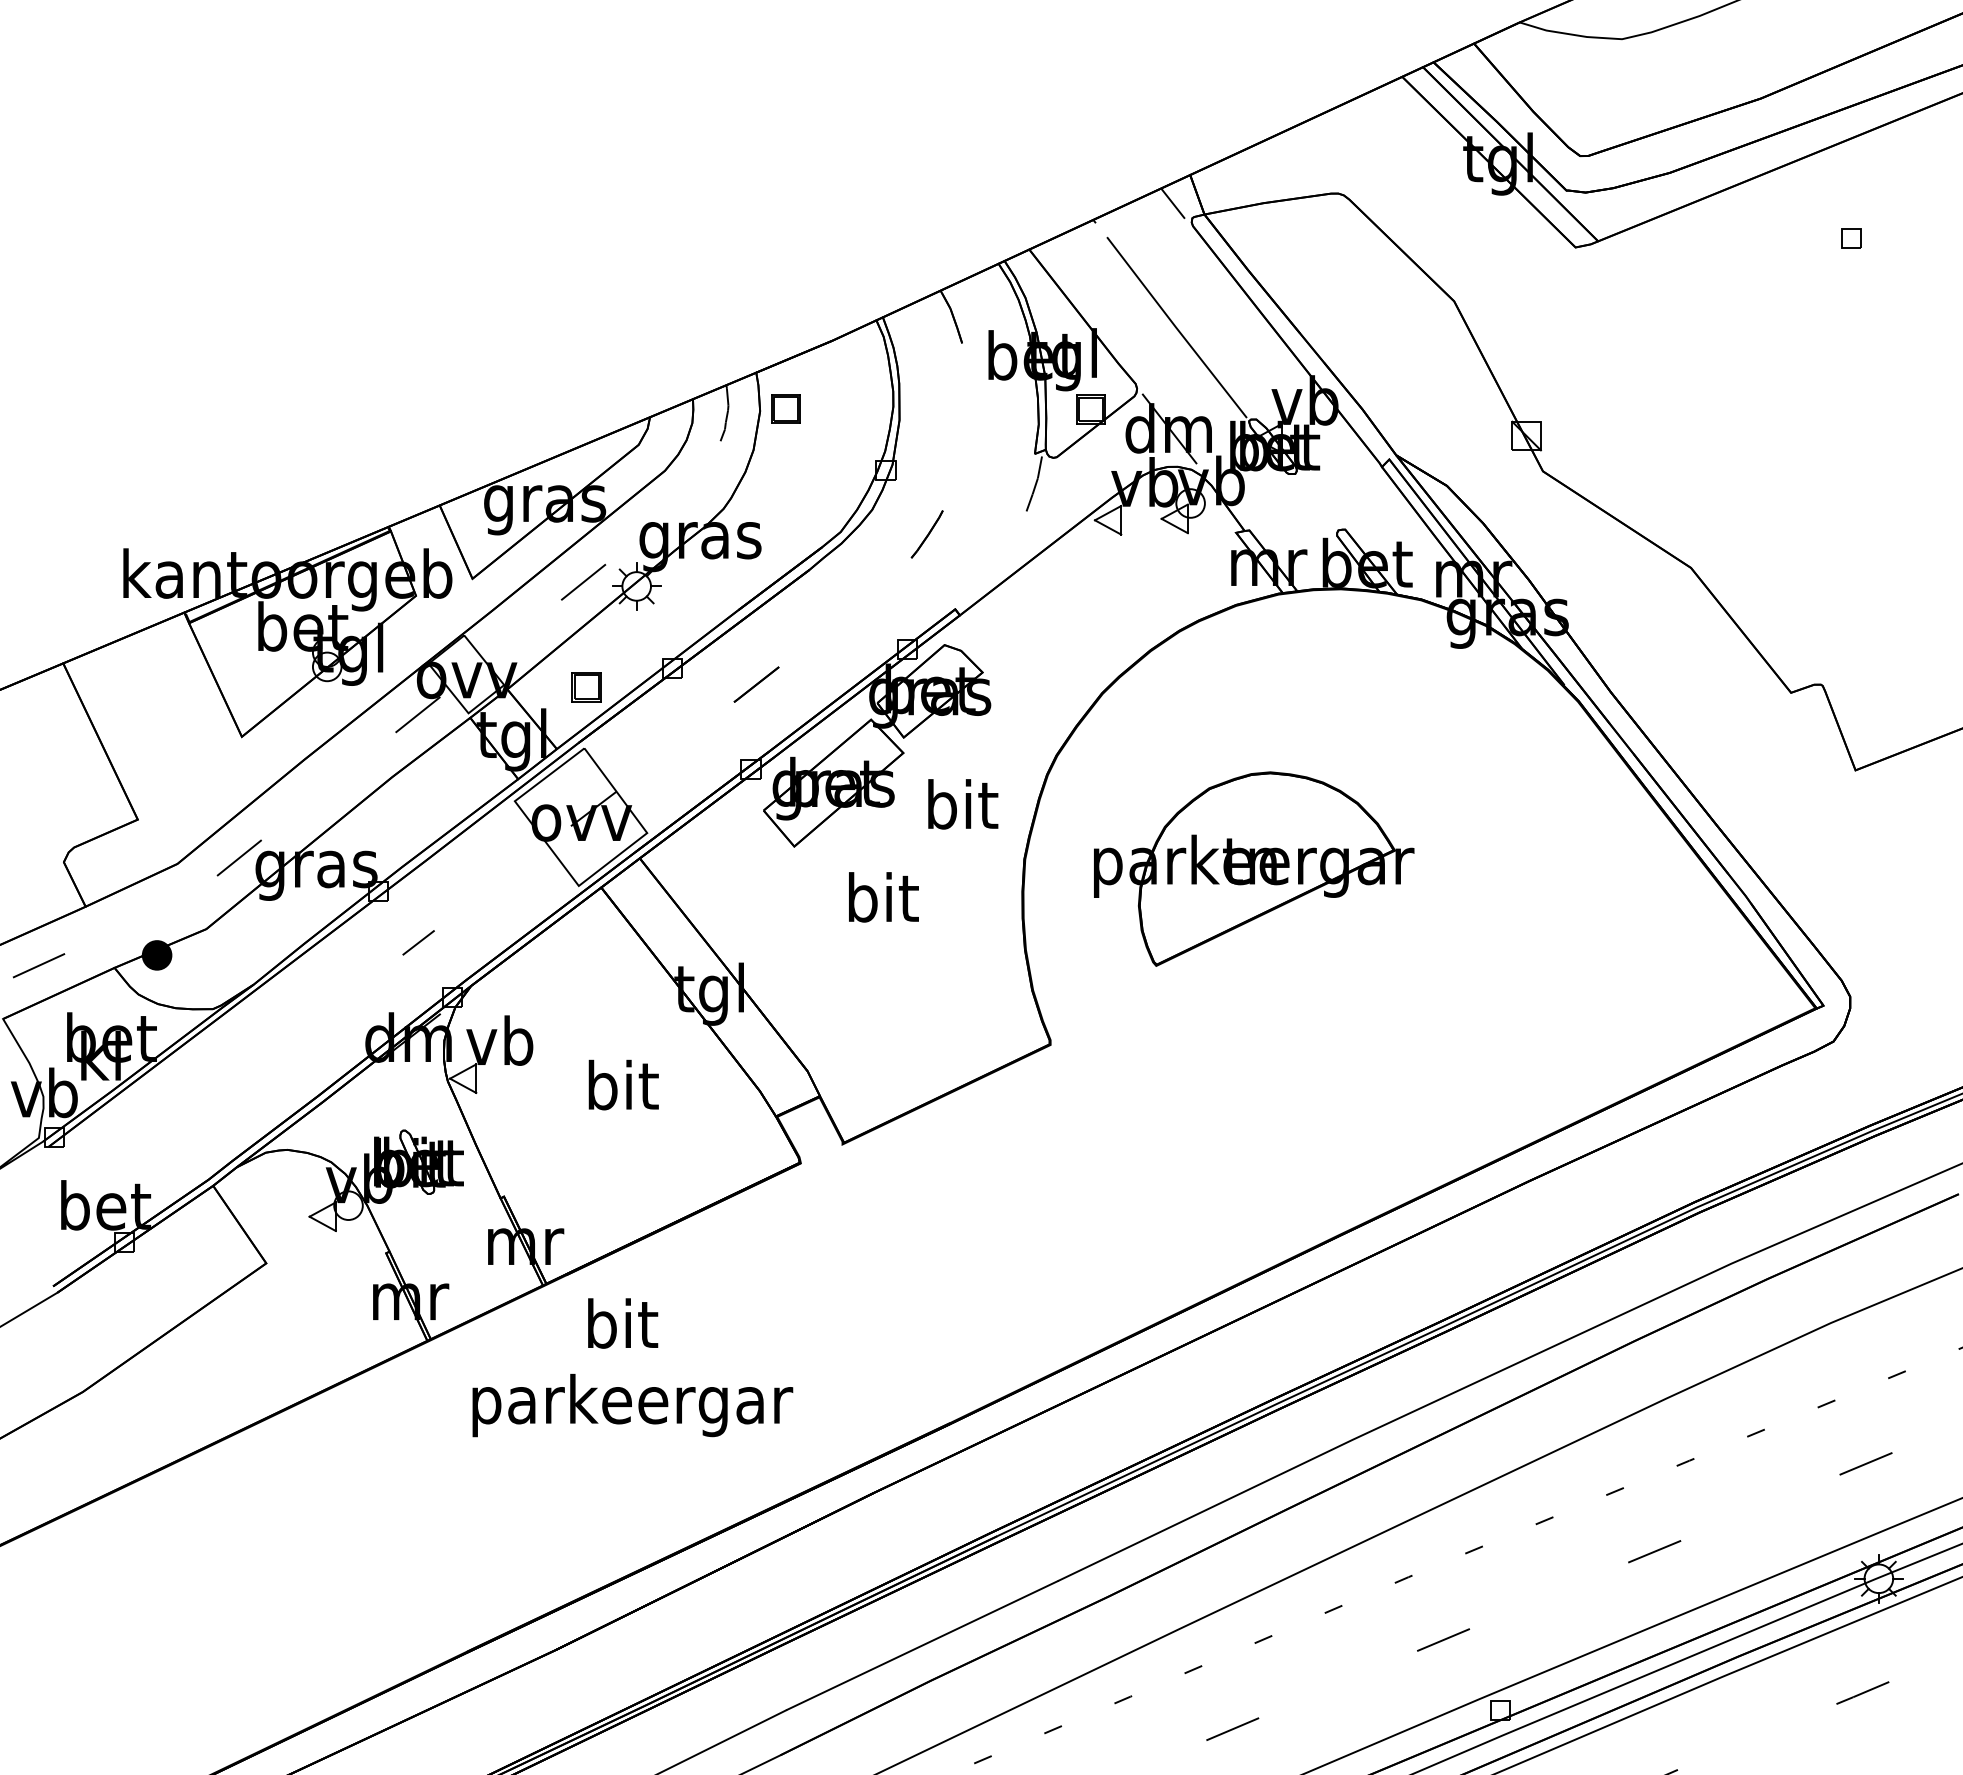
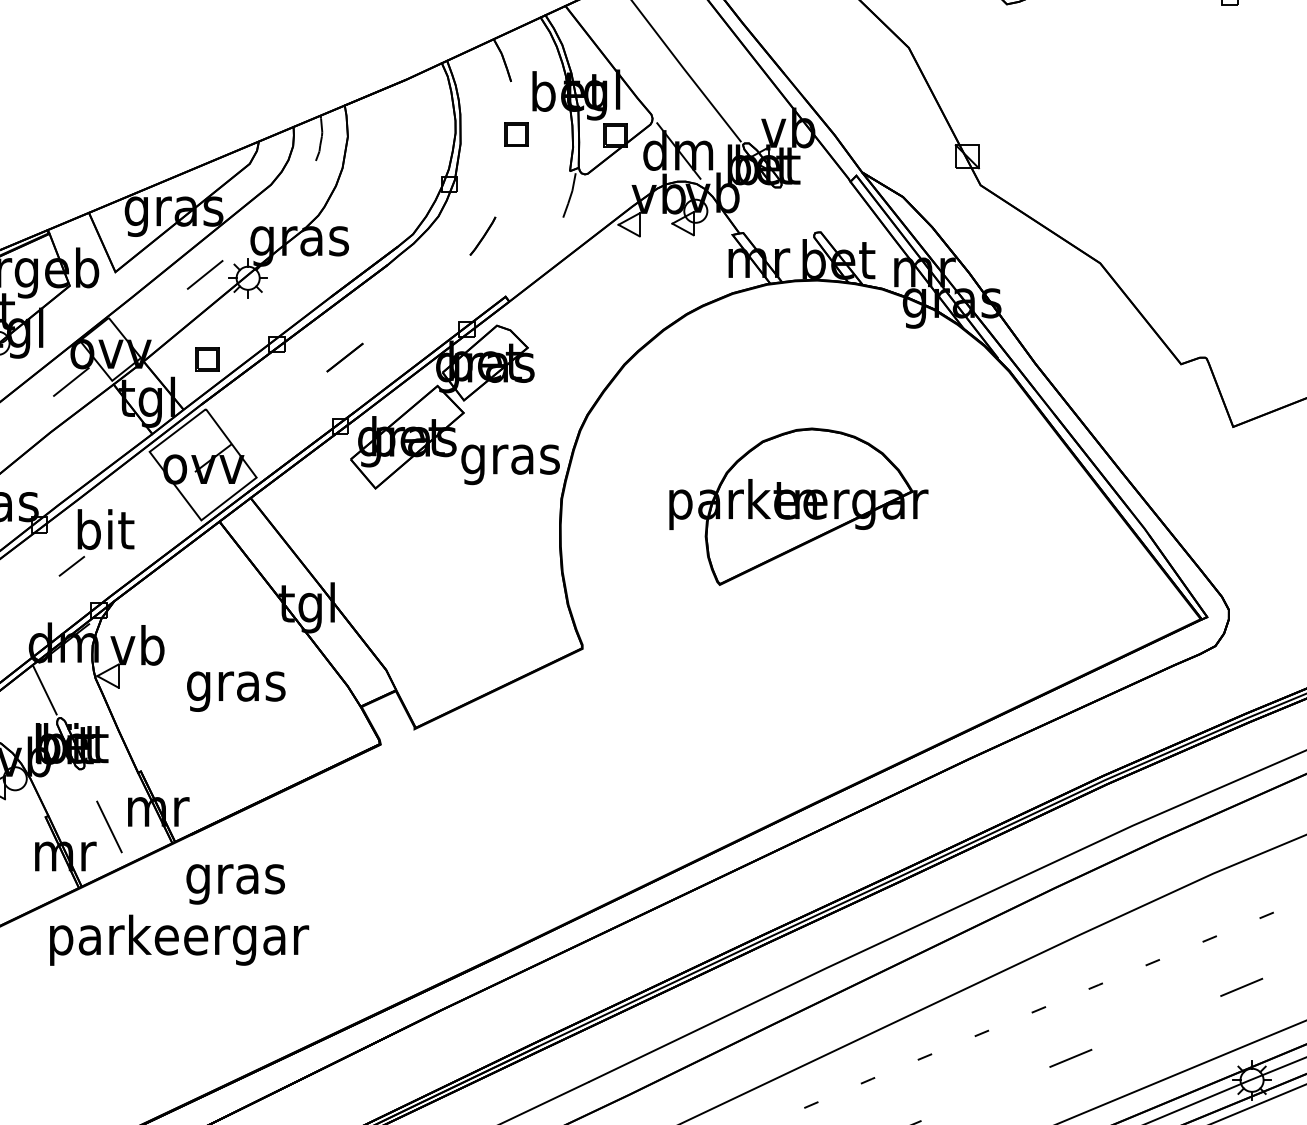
part: (785, 408) -> (516, 134), moved
text: (961, 810) -> (510, 459), bit -> gras
part: (1254, 868) -> (799, 506), moved
text: (883, 897) -> (105, 529), moved
text: (622, 1091) -> (236, 686), bit -> gras
line: (384, 1096) -> (44, 690), added
line: (464, 1265) -> (108, 827), added
text: (621, 1329) -> (235, 878), bit -> gras
text: (632, 1405) -> (179, 940), moved

